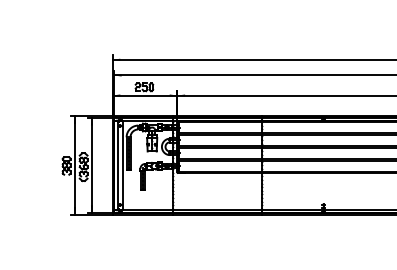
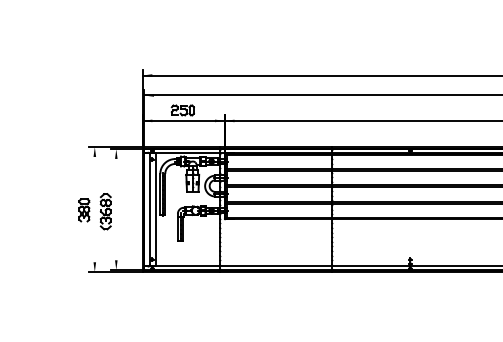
line: (74, 165) -> (94, 209), removed
line: (92, 165) -> (116, 209), removed

